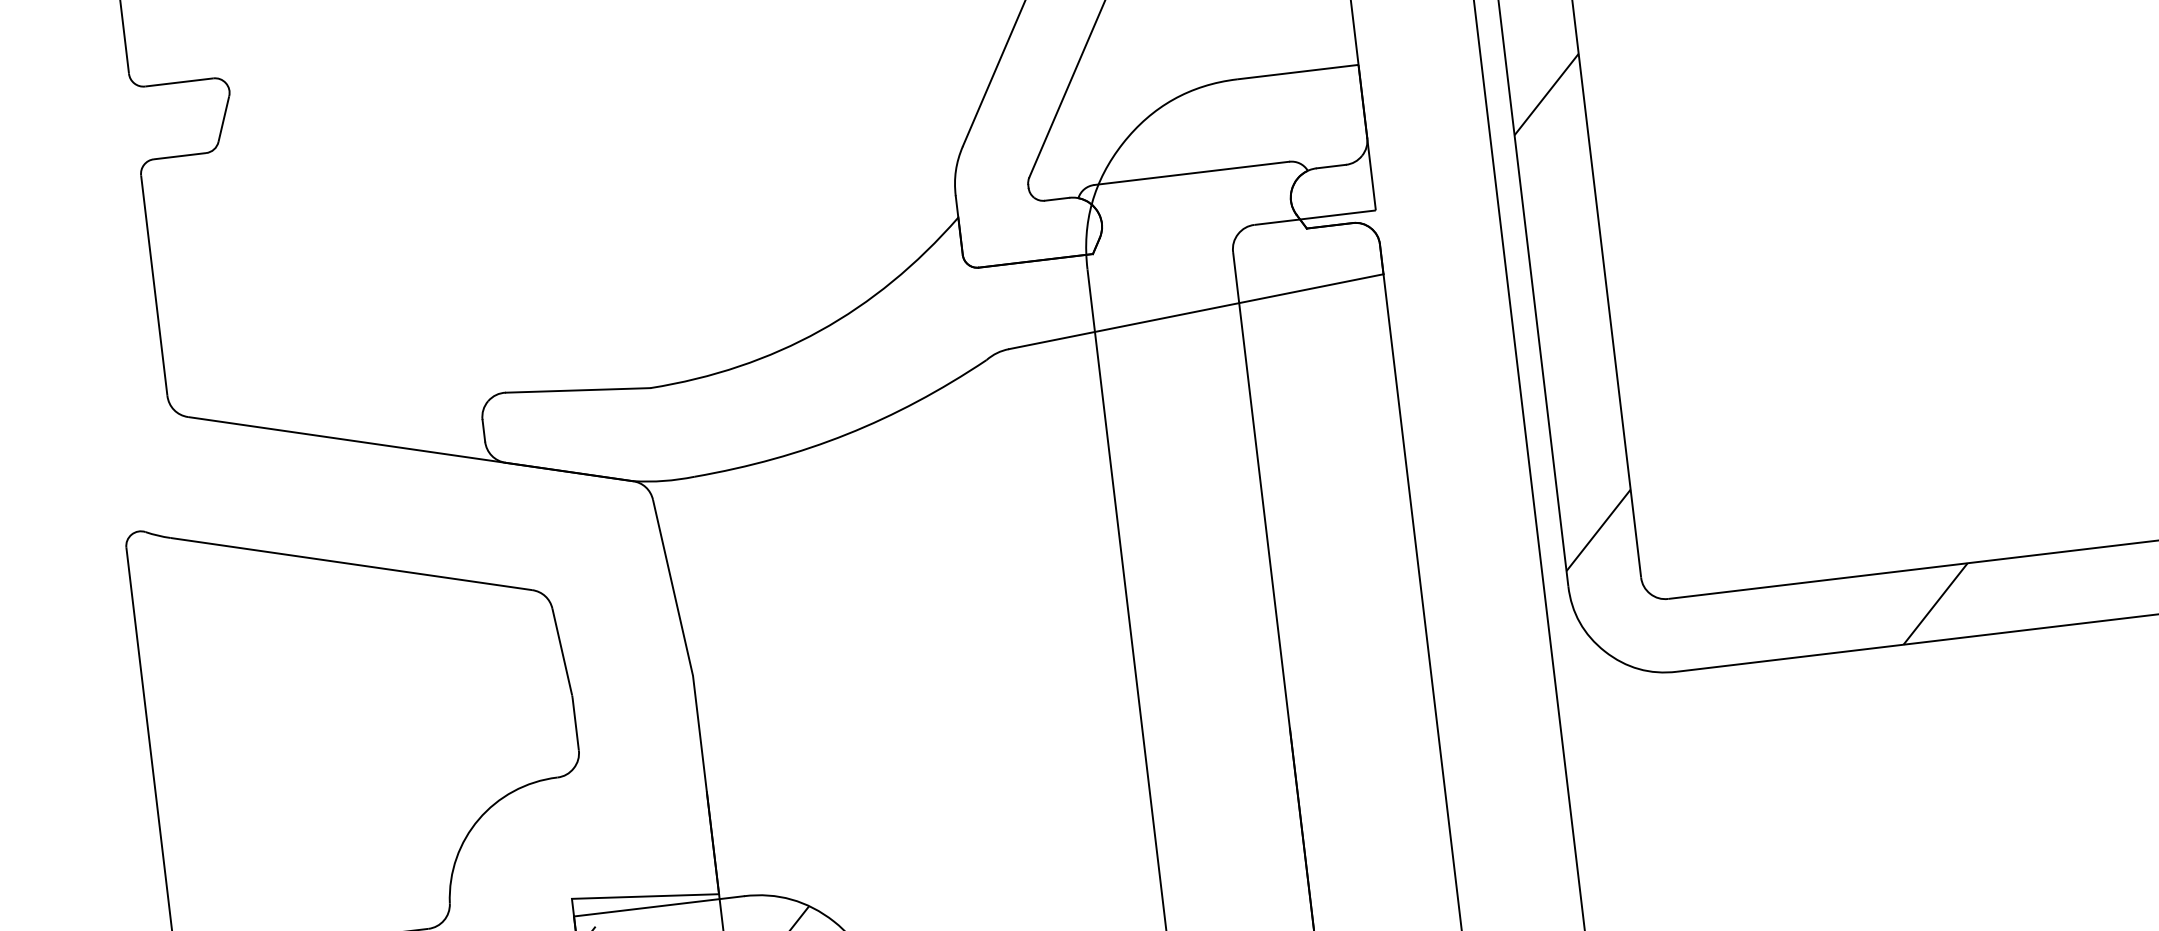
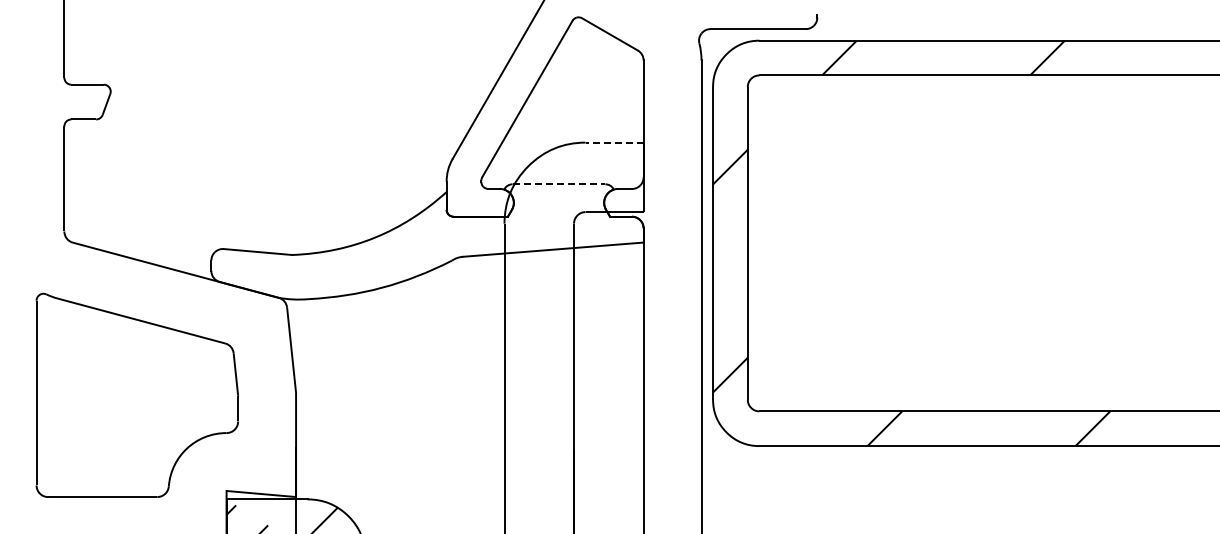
line: (1297, 71) -> (614, 142), solid -> dashed
line: (1192, 173) -> (559, 184), solid -> dashed

